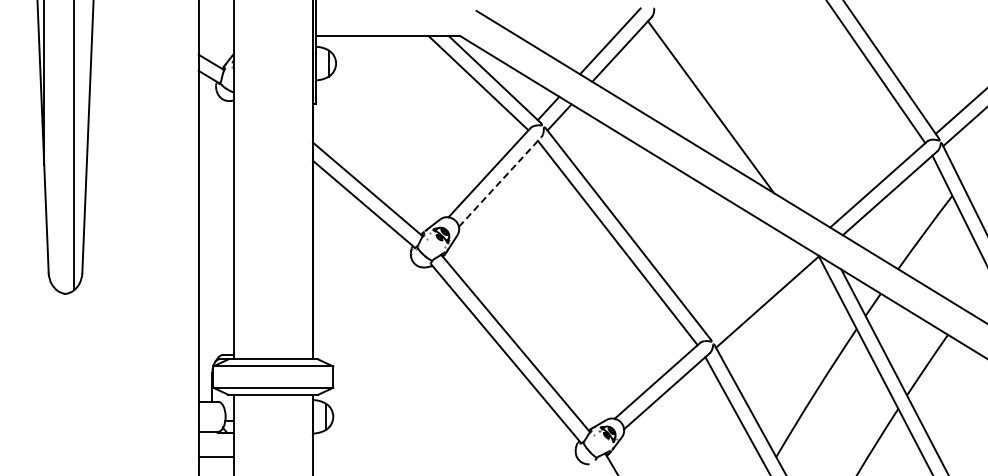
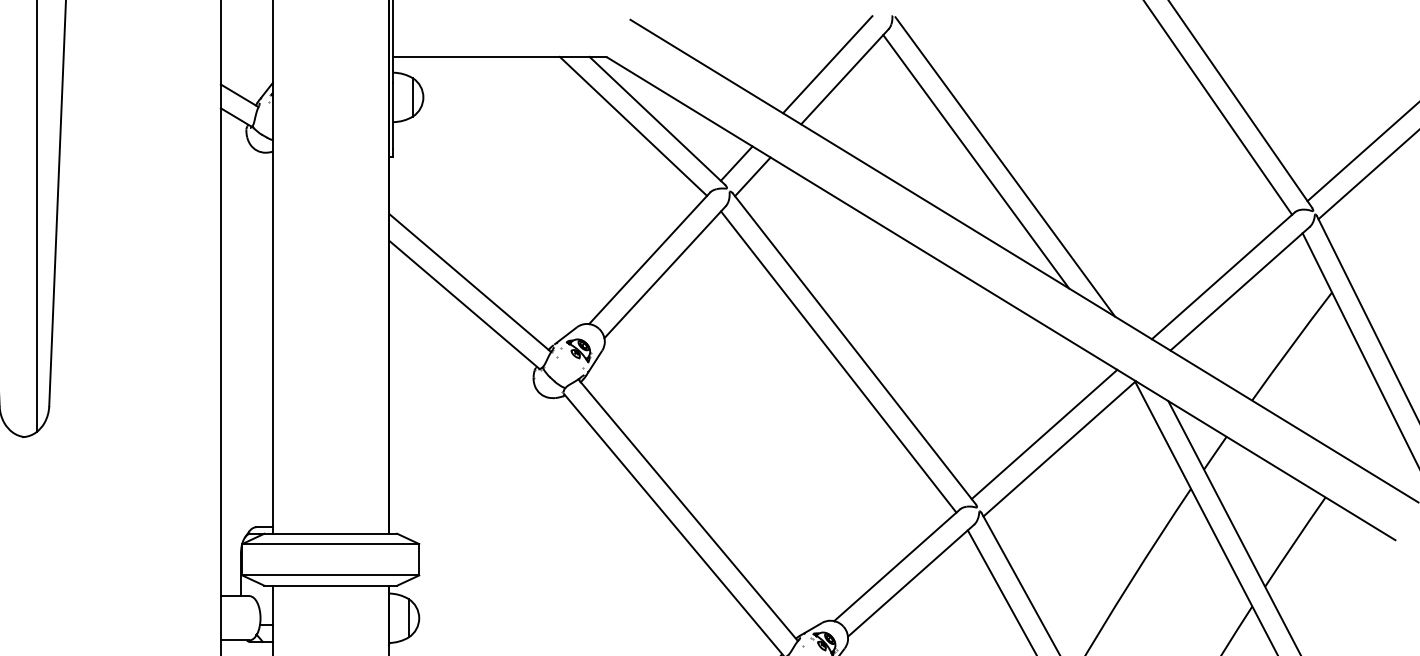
line: (730, 110) -> (1004, 166), added
line: (500, 182) -> (665, 272), dashed -> solid
line: (757, 291) -> (1044, 433), added

